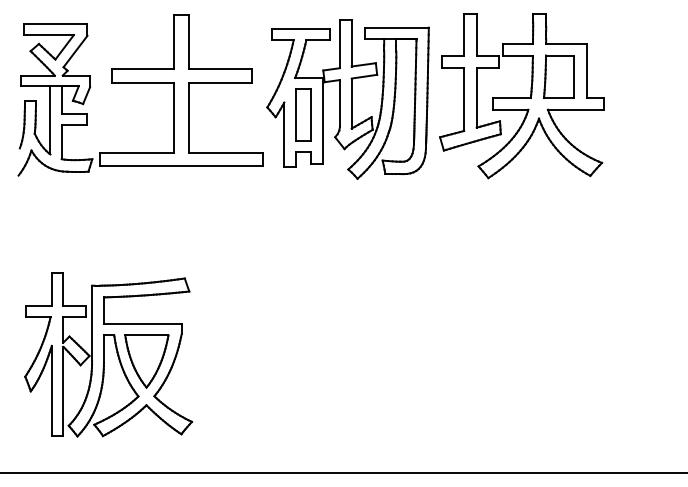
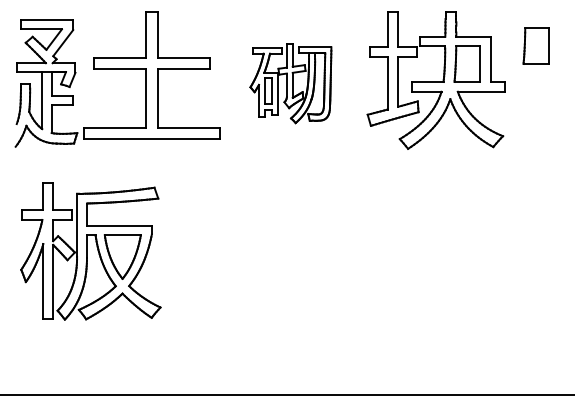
part: (640, 54) -> (535, 45), added
part: (347, 99) -> (290, 83), size x0.6
part: (108, 354) -> (90, 251), moved

